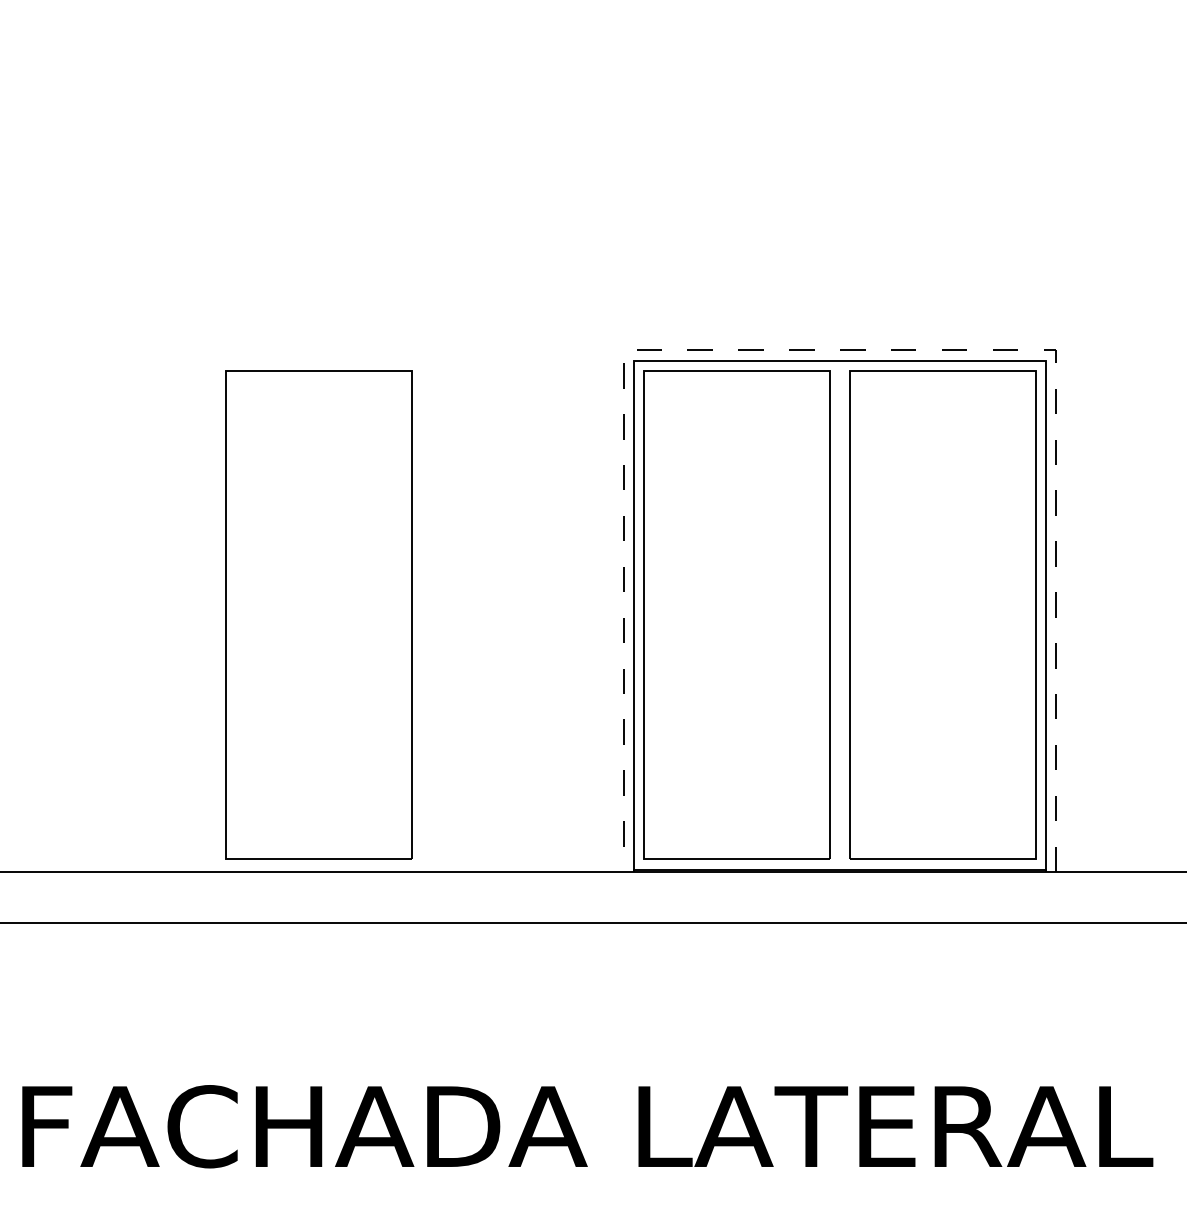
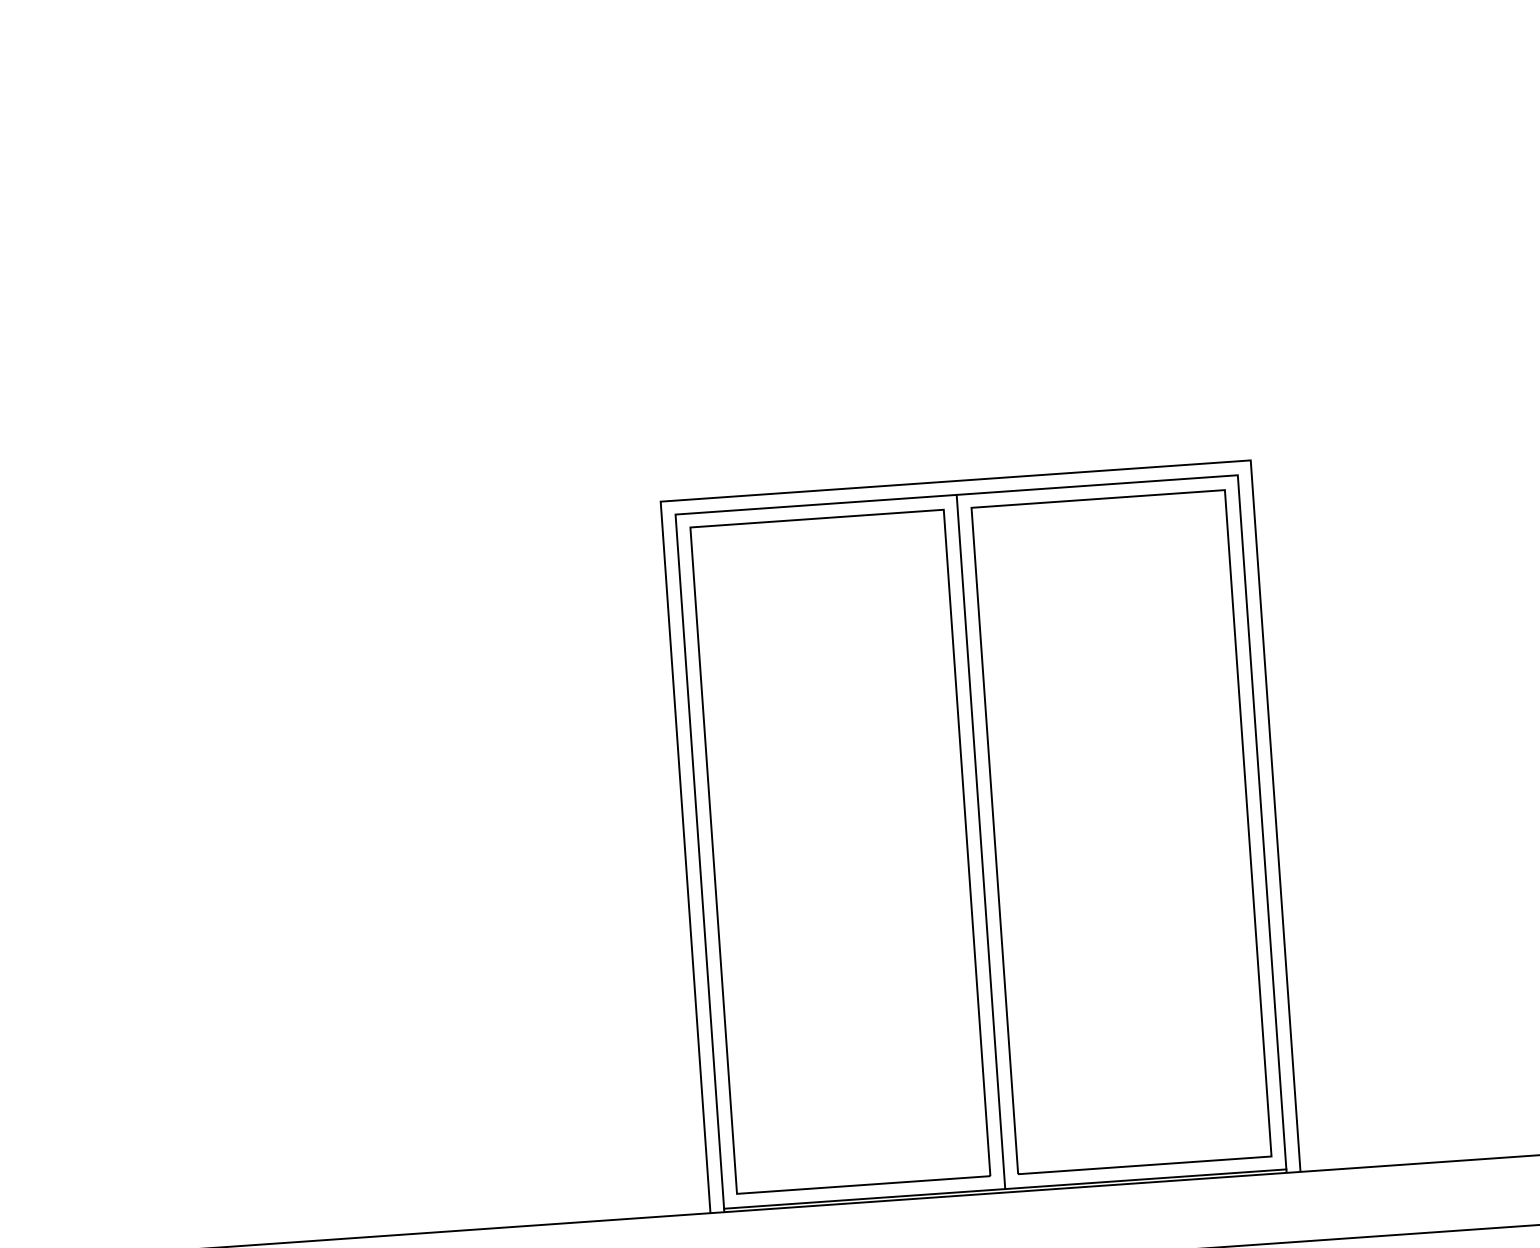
line: (839, 350) -> (954, 481), dashed -> solid
part: (318, 614) -> (269, 890), removed
line: (840, 614) -> (981, 841), added

